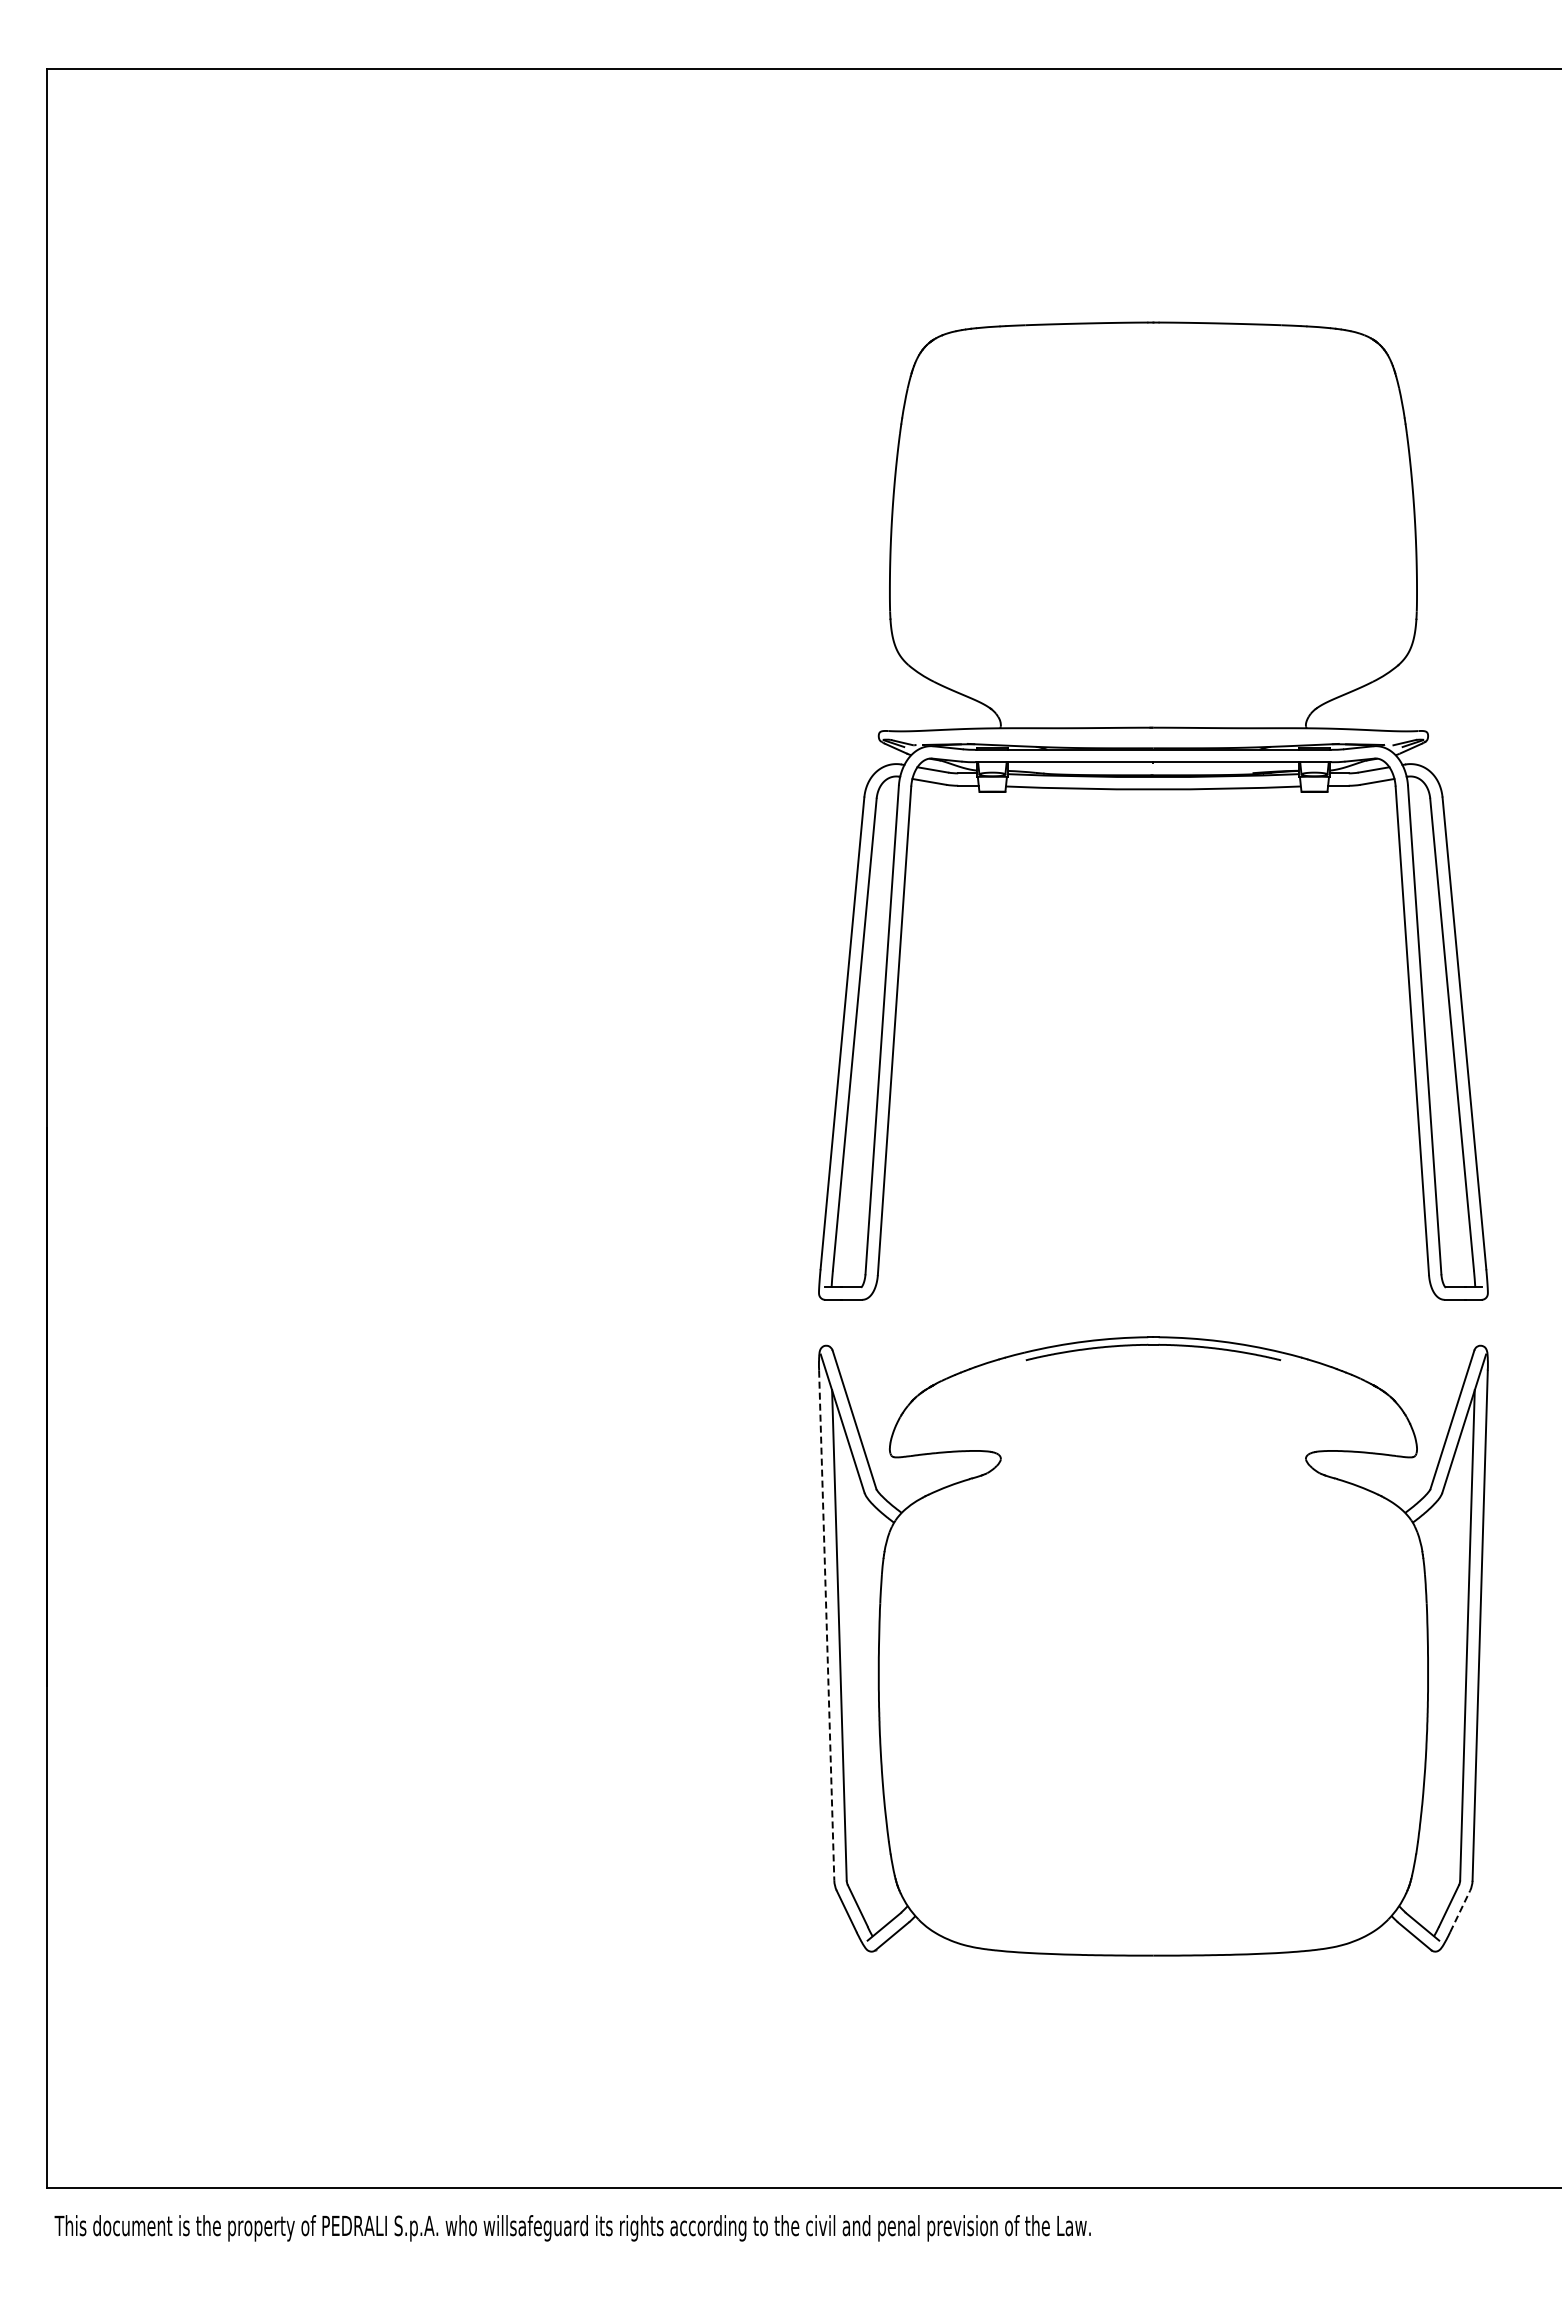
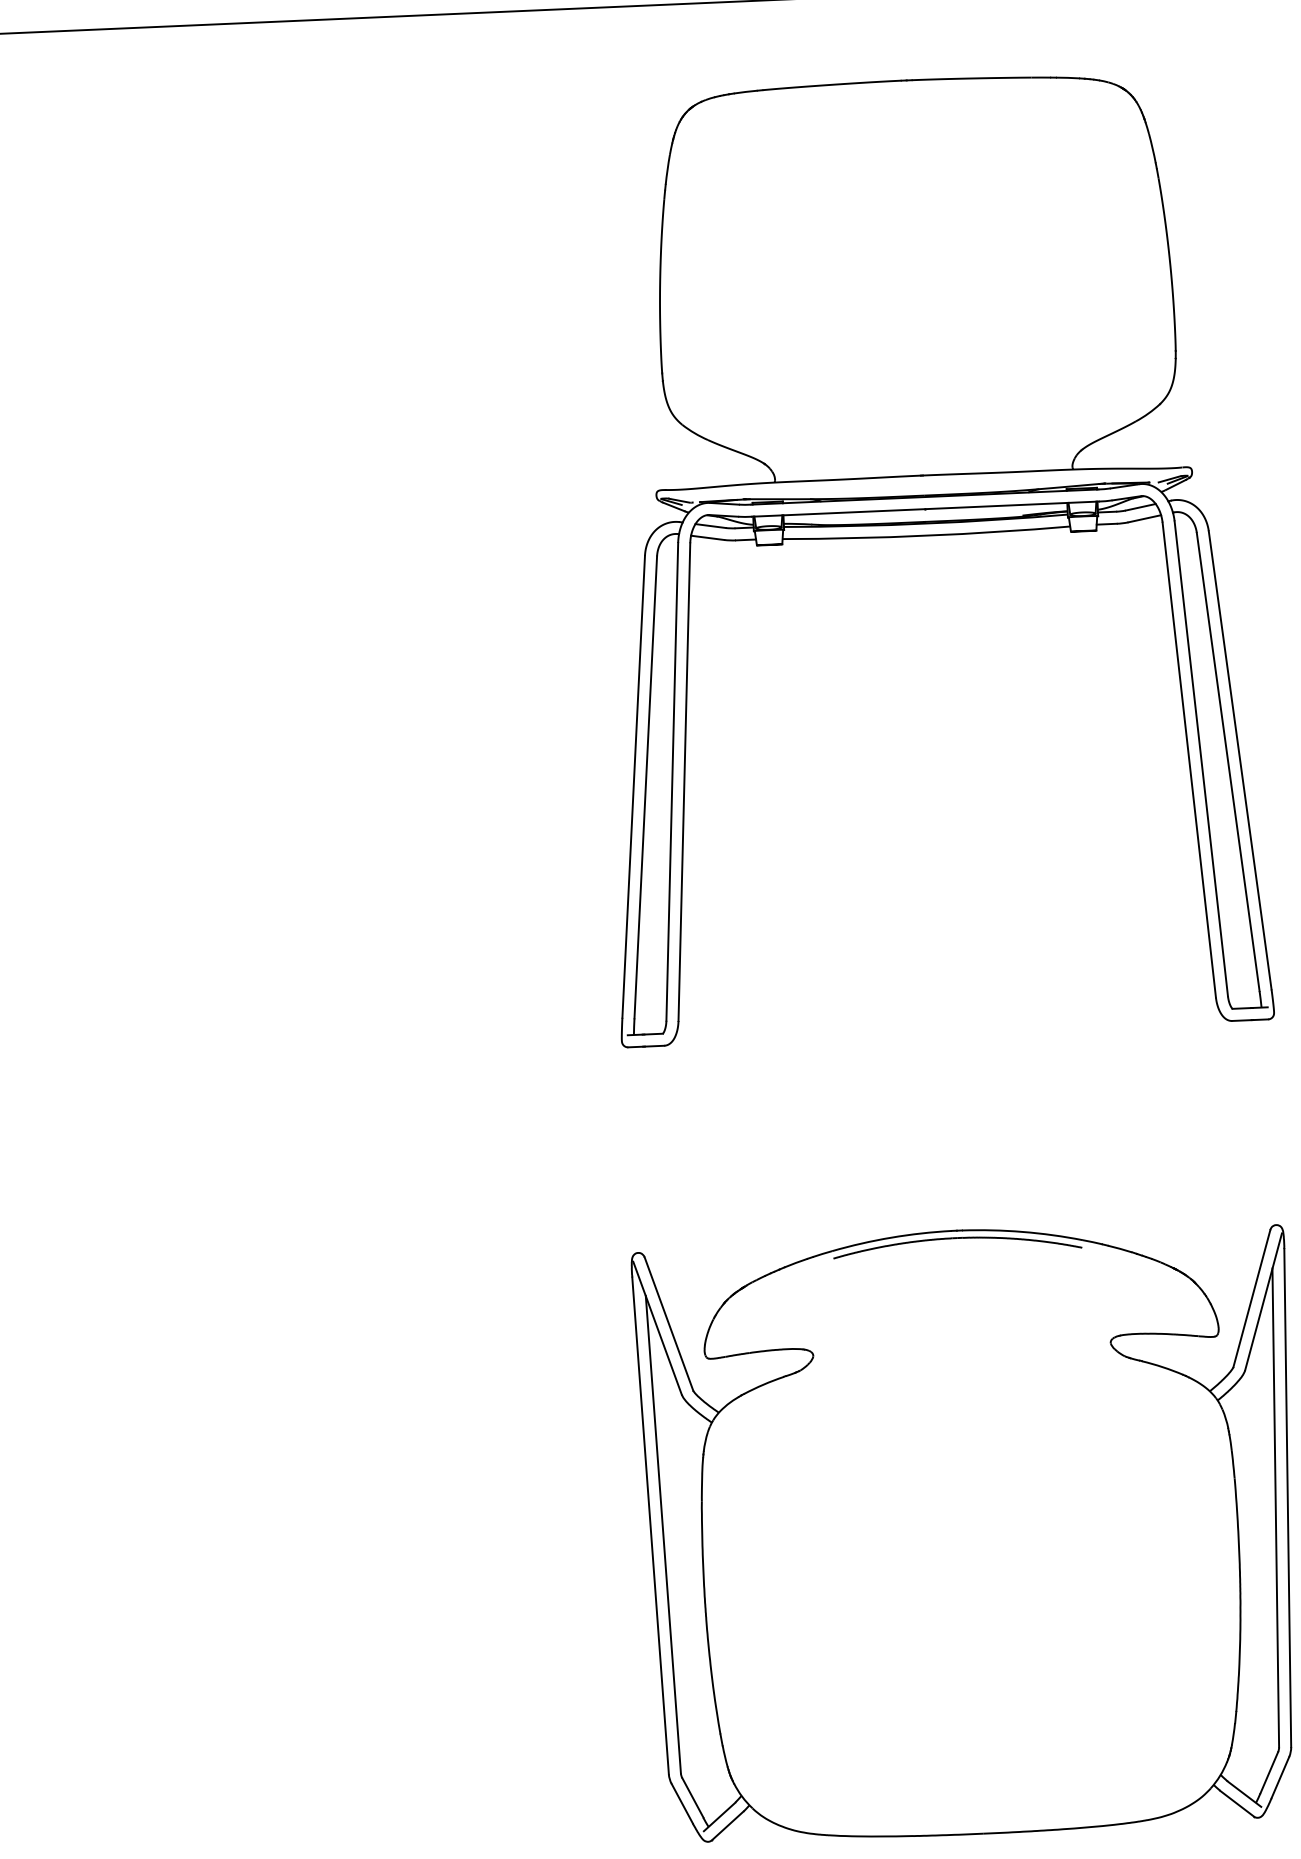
part: (1153, 790) -> (926, 536), moved
line: (826, 1626) -> (650, 1526), dashed -> solid
line: (1460, 1911) -> (1280, 1777), dashed -> solid

